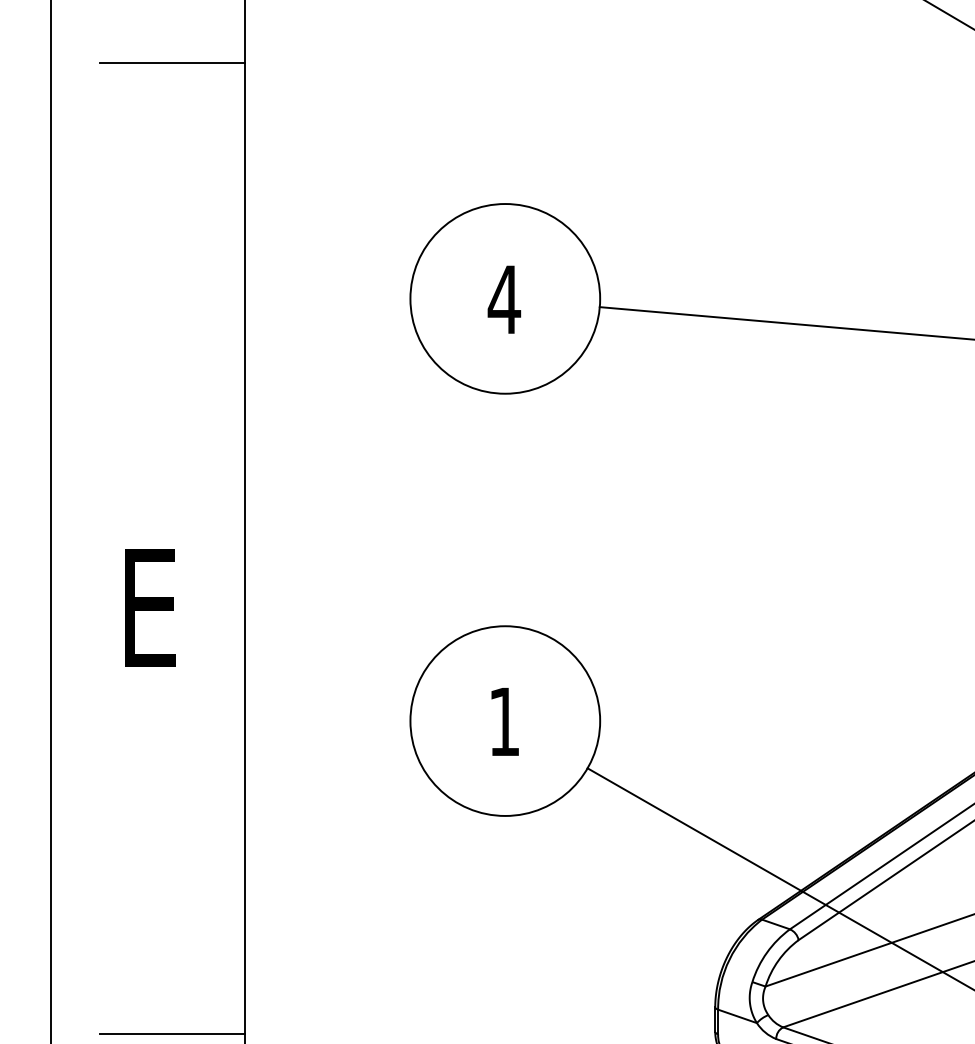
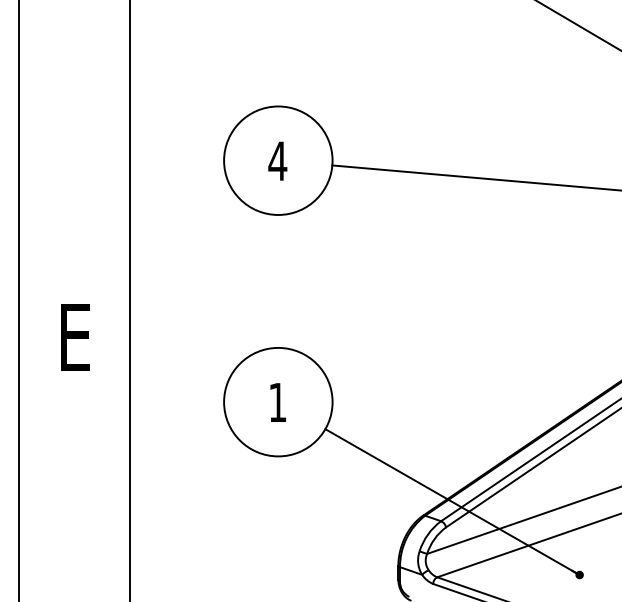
line: (171, 62) -> (87, 25), removed
line: (171, 1034) -> (87, 581), removed

